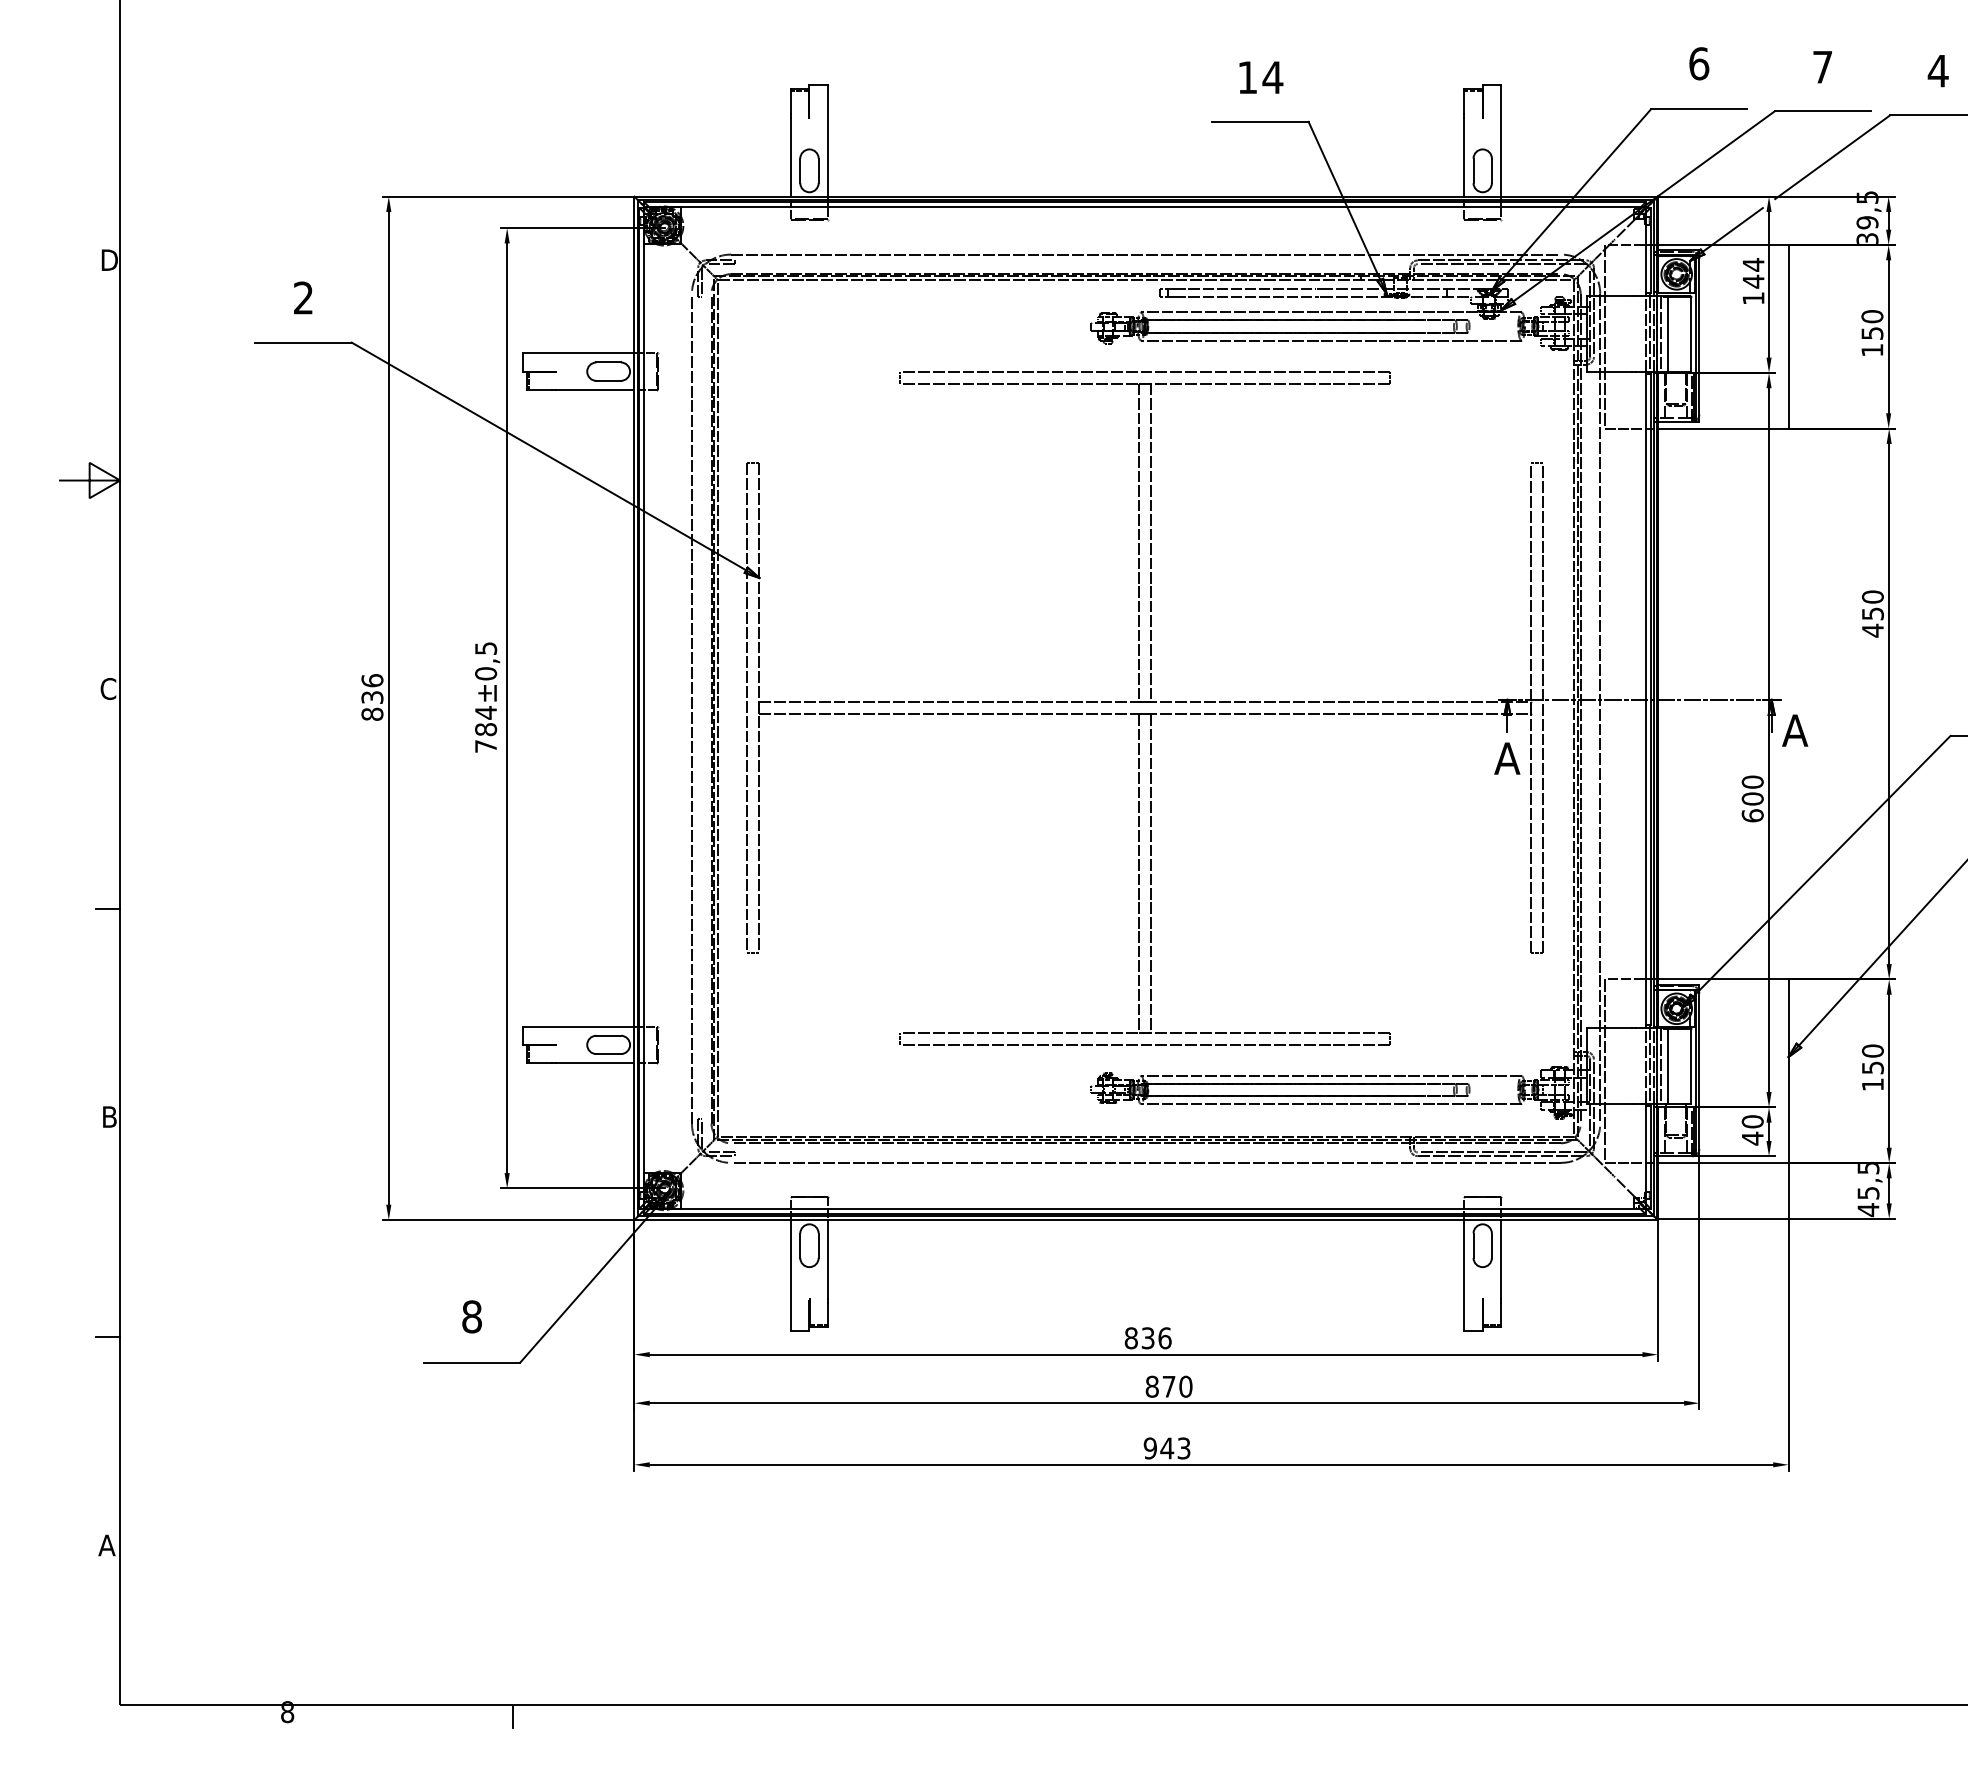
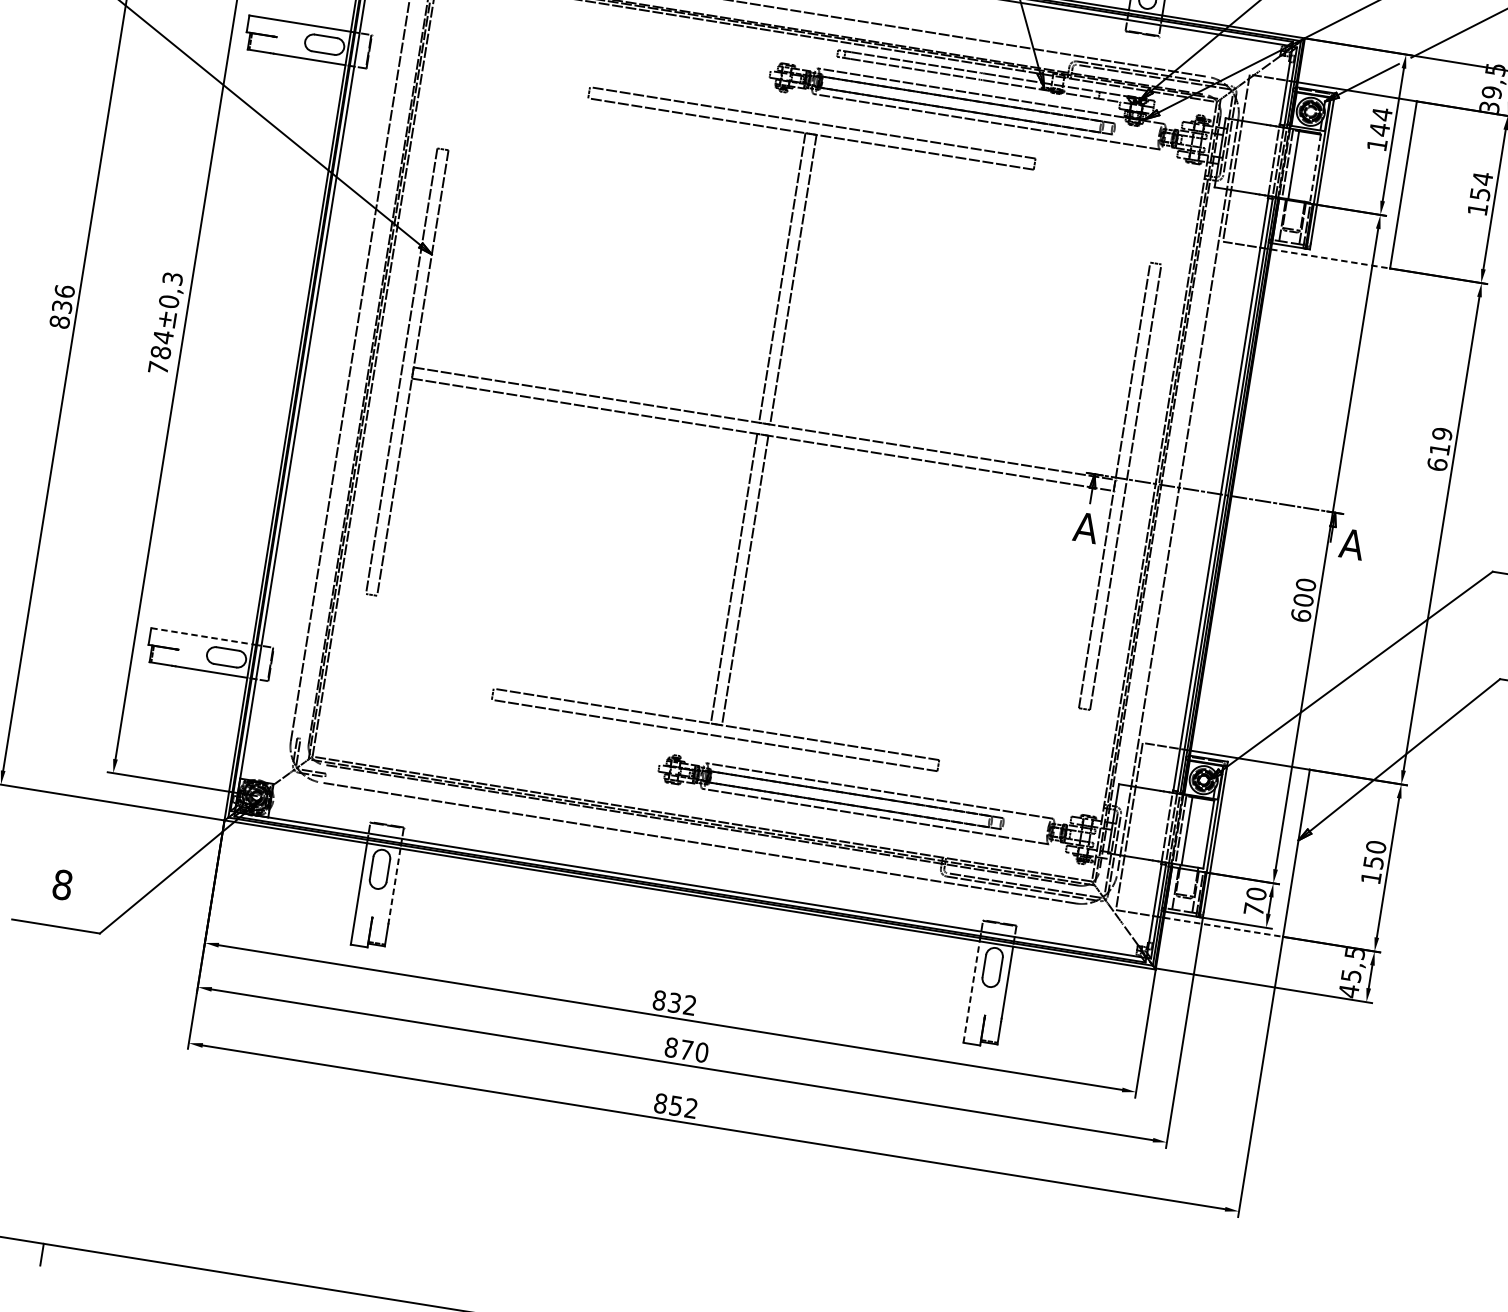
text: (1872, 316) -> (1482, 178), 150 -> 154
line: (1691, 334) -> (1315, 168), solid -> dashed
line: (1723, 428) -> (1330, 258), solid -> dashed
text: (1872, 613) -> (1439, 448), 450 -> 619
text: (485, 648) -> (172, 278), ±0,5 -> ±0,3
line: (578, 1026) -> (201, 636), solid -> dashed
text: (1752, 1138) -> (1253, 909), 40 -> 70
line: (1723, 1163) -> (1223, 927), solid -> dashed
line: (827, 1259) -> (394, 884), solid -> dashed
line: (1464, 1275) -> (971, 991), solid -> dashed
text: (1164, 1338) -> (689, 1005), 836 -> 832
text: (1166, 1448) -> (675, 1105), 943 -> 852

